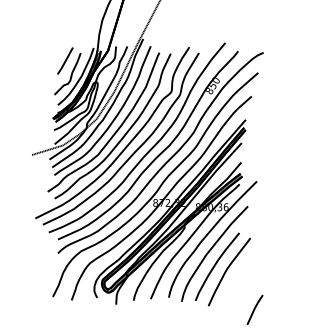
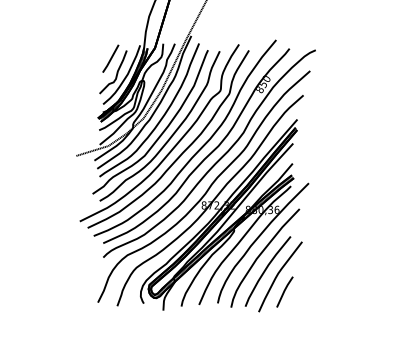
line: (254, 309) -> (284, 291), moved

